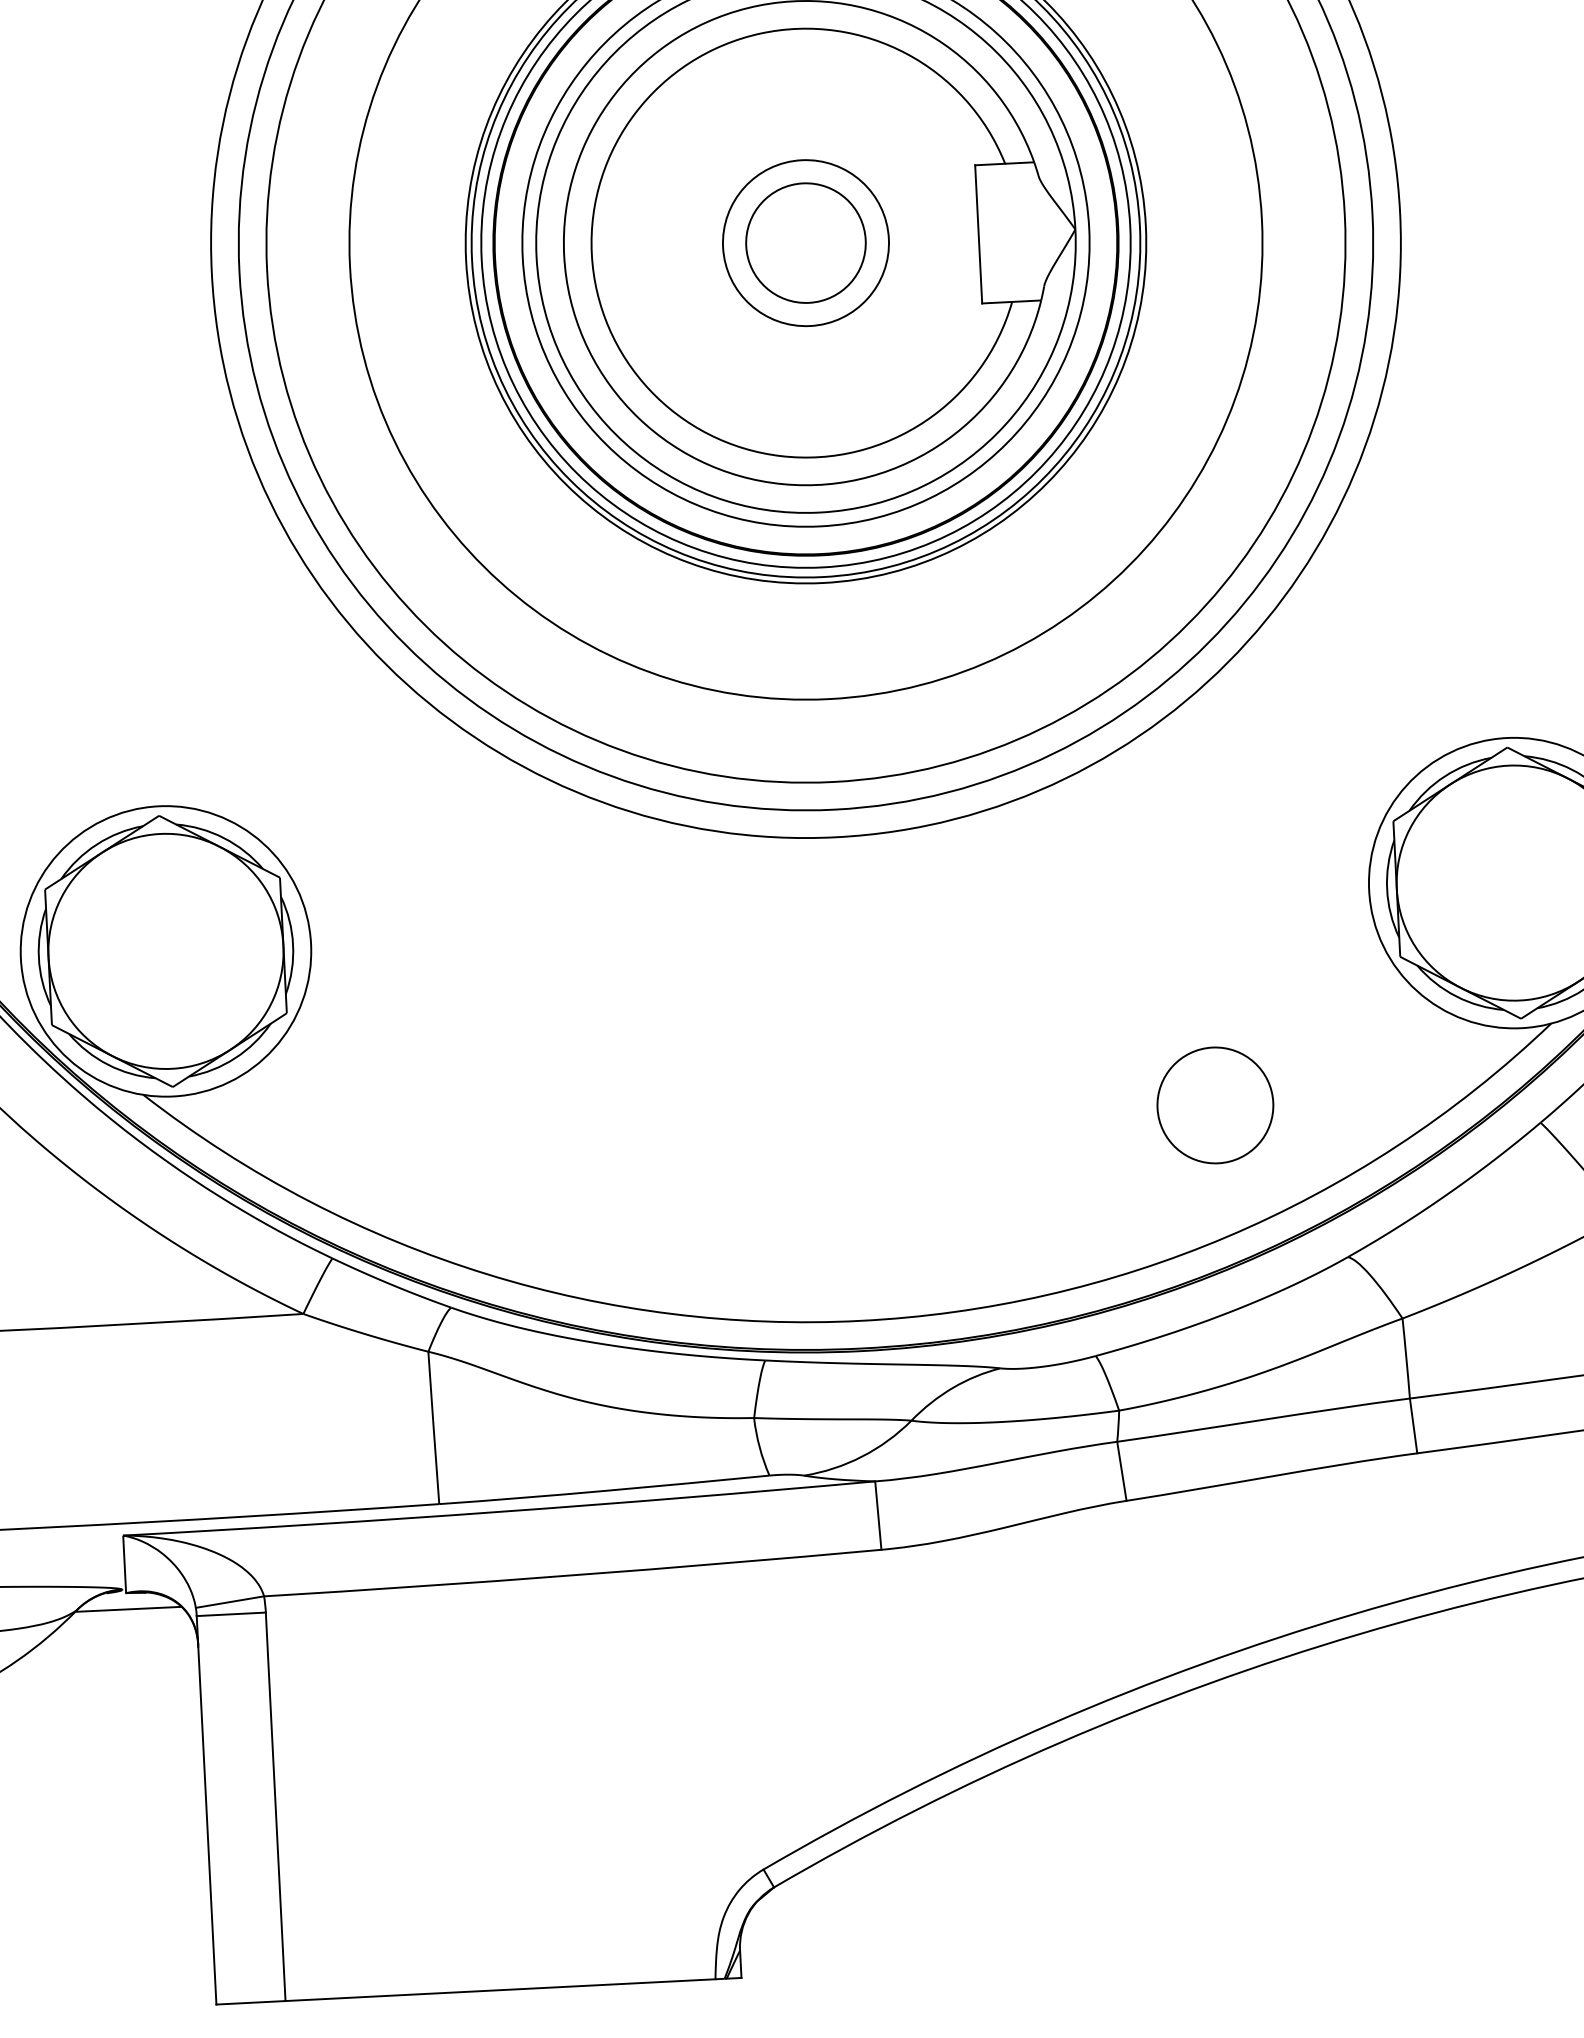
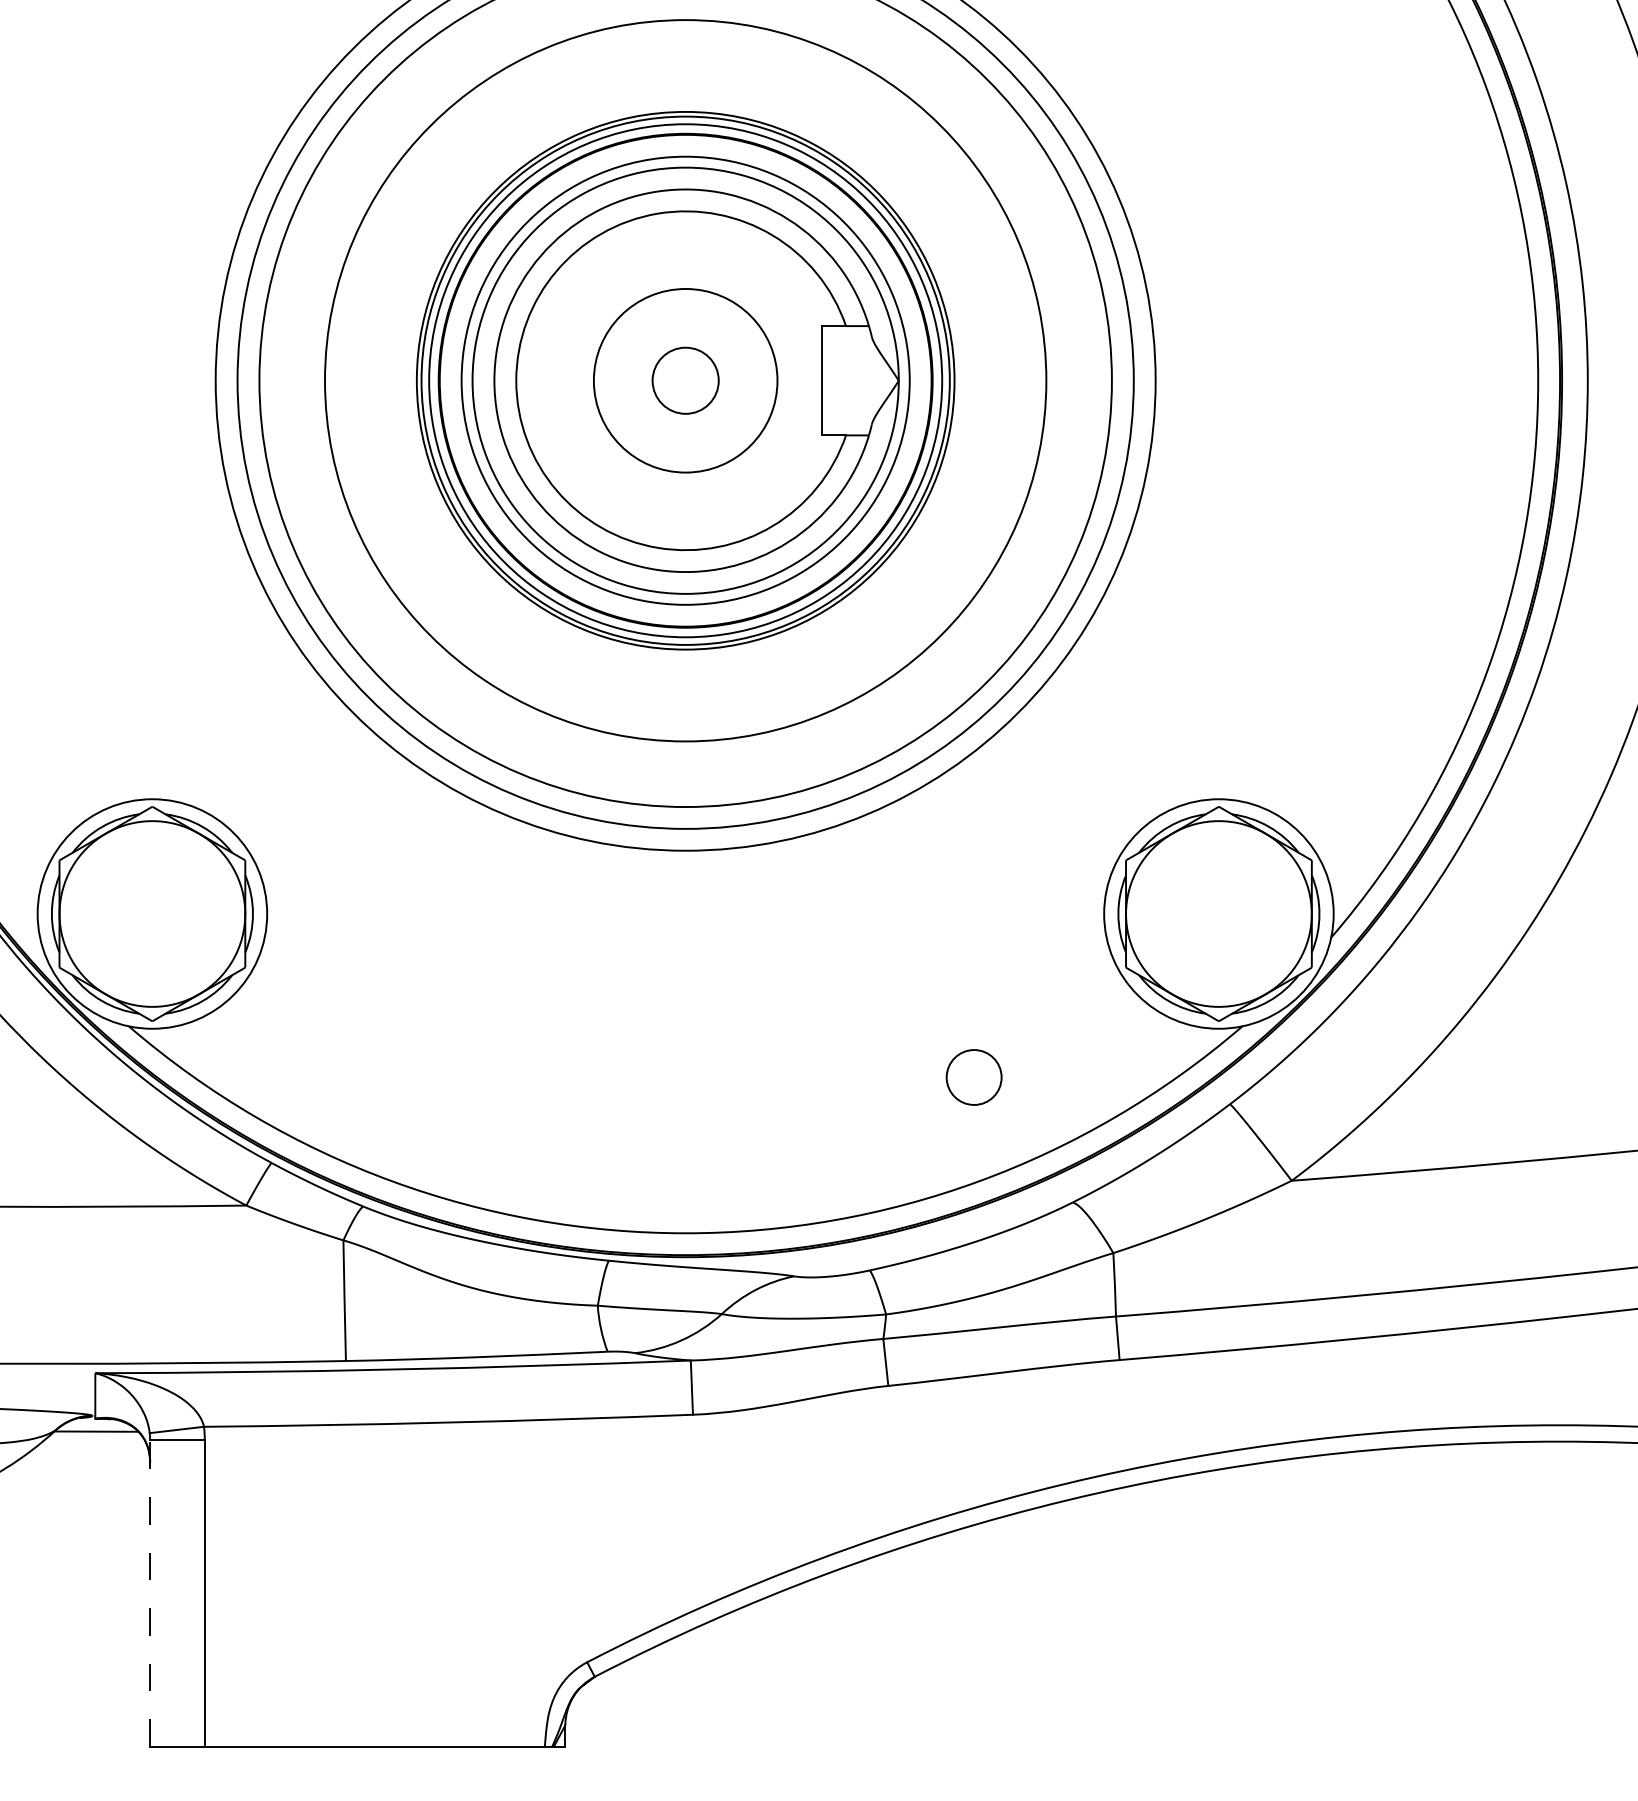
circle: (805, 242) -> (685, 380), size x0.7
circle: (805, 242) -> (685, 380), size x1.4
circle: (1214, 1105) -> (973, 1077), size x0.6
line: (207, 1810) -> (150, 1593), solid -> dashed

